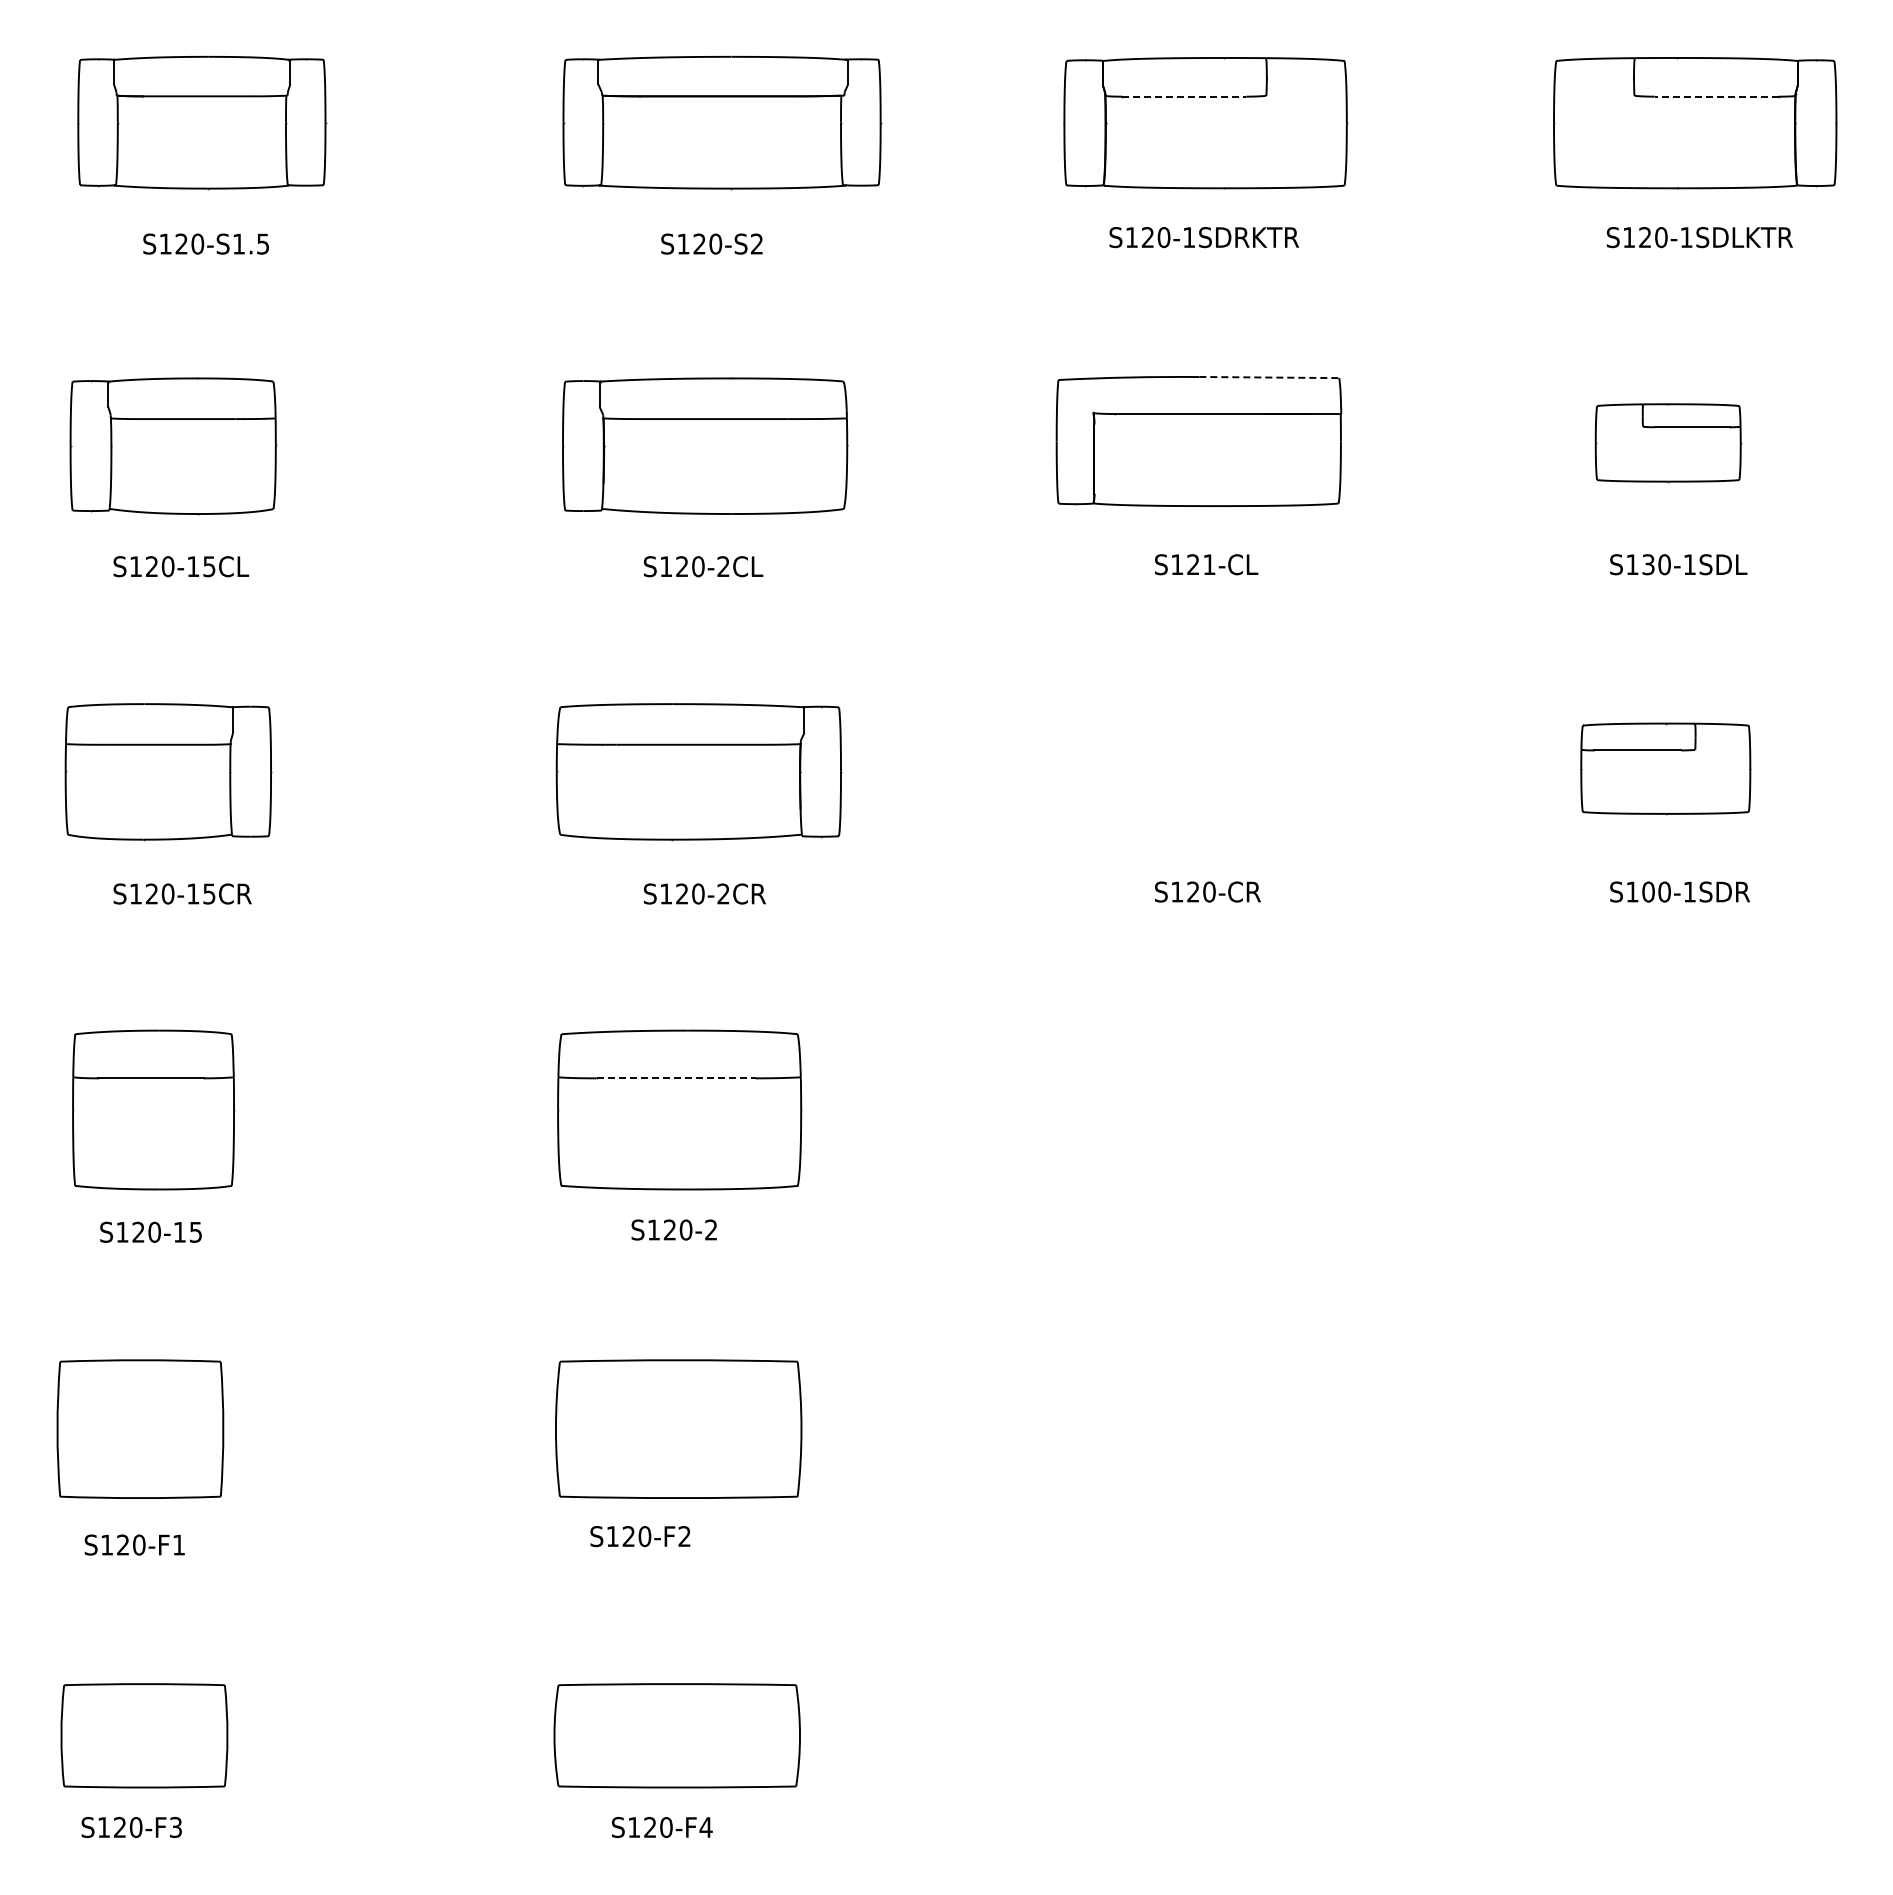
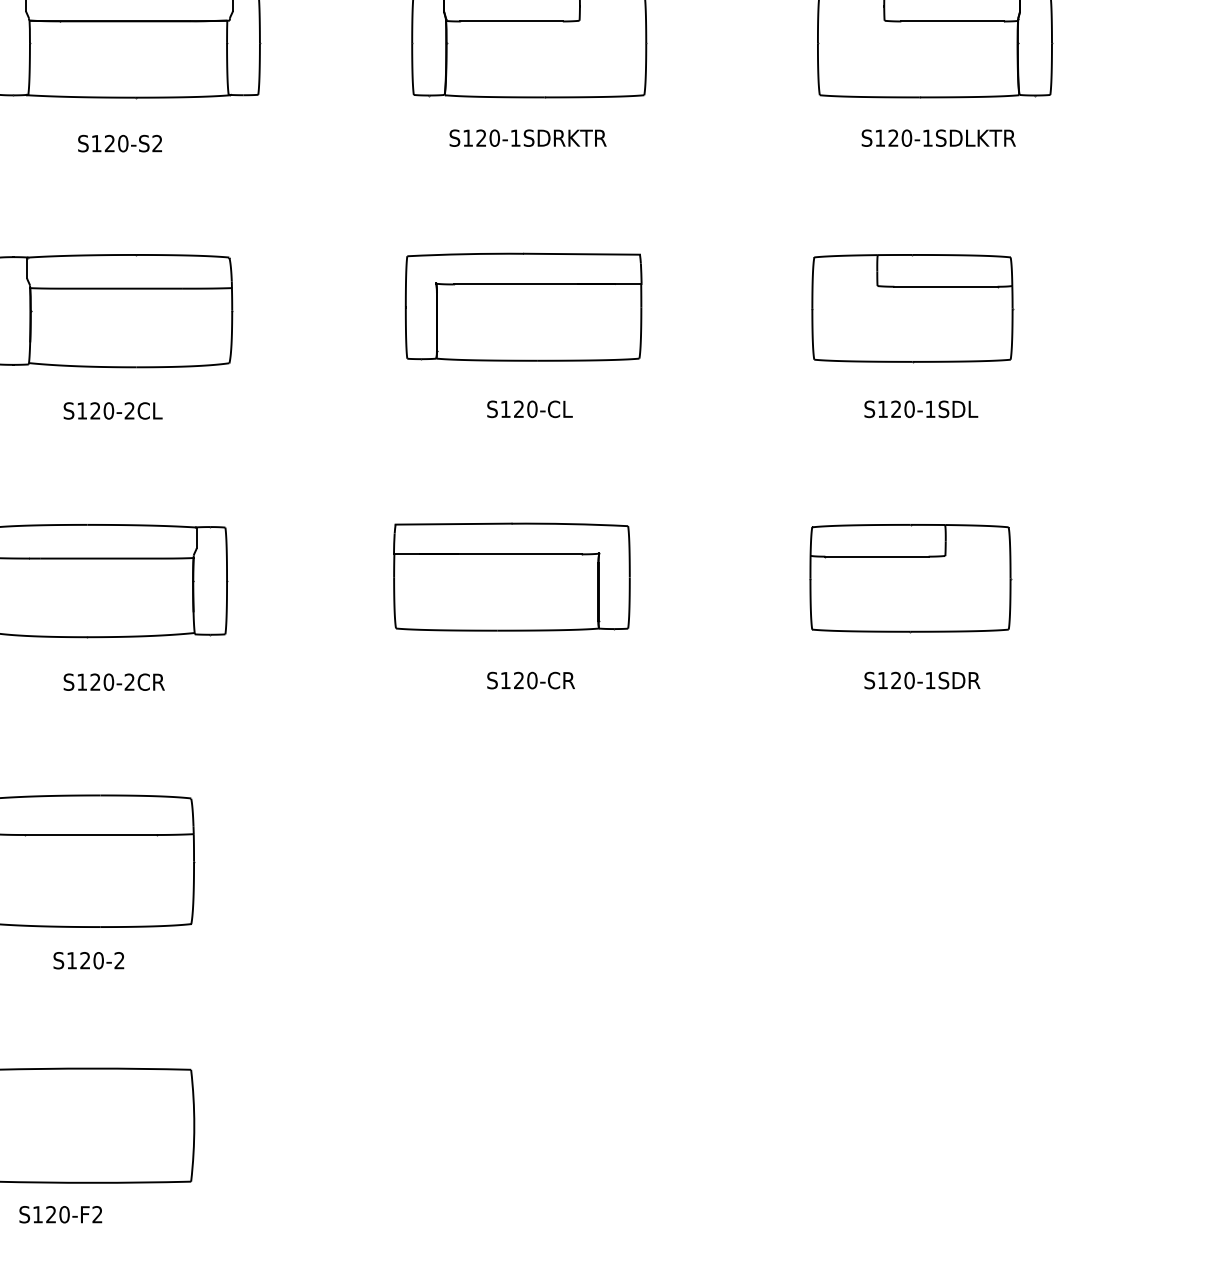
line: (1184, 96) -> (511, 21), dashed -> solid
line: (1716, 96) -> (952, 21), dashed -> solid
line: (1269, 377) -> (582, 254), dashed -> solid
part: (1668, 442) -> (912, 308), size x1.67
text: (1209, 564) -> (532, 409), S121-CL -> S120-CL
text: (1648, 564) -> (896, 409), S130-1SDL -> S120-1SDL
part: (1184, 766) -> (511, 576), added
part: (1665, 768) -> (910, 578), size x1.43
text: (1648, 891) -> (896, 680), S100-1SDR -> S120-1SDR
line: (676, 1078) -> (90, 835), dashed -> solid

